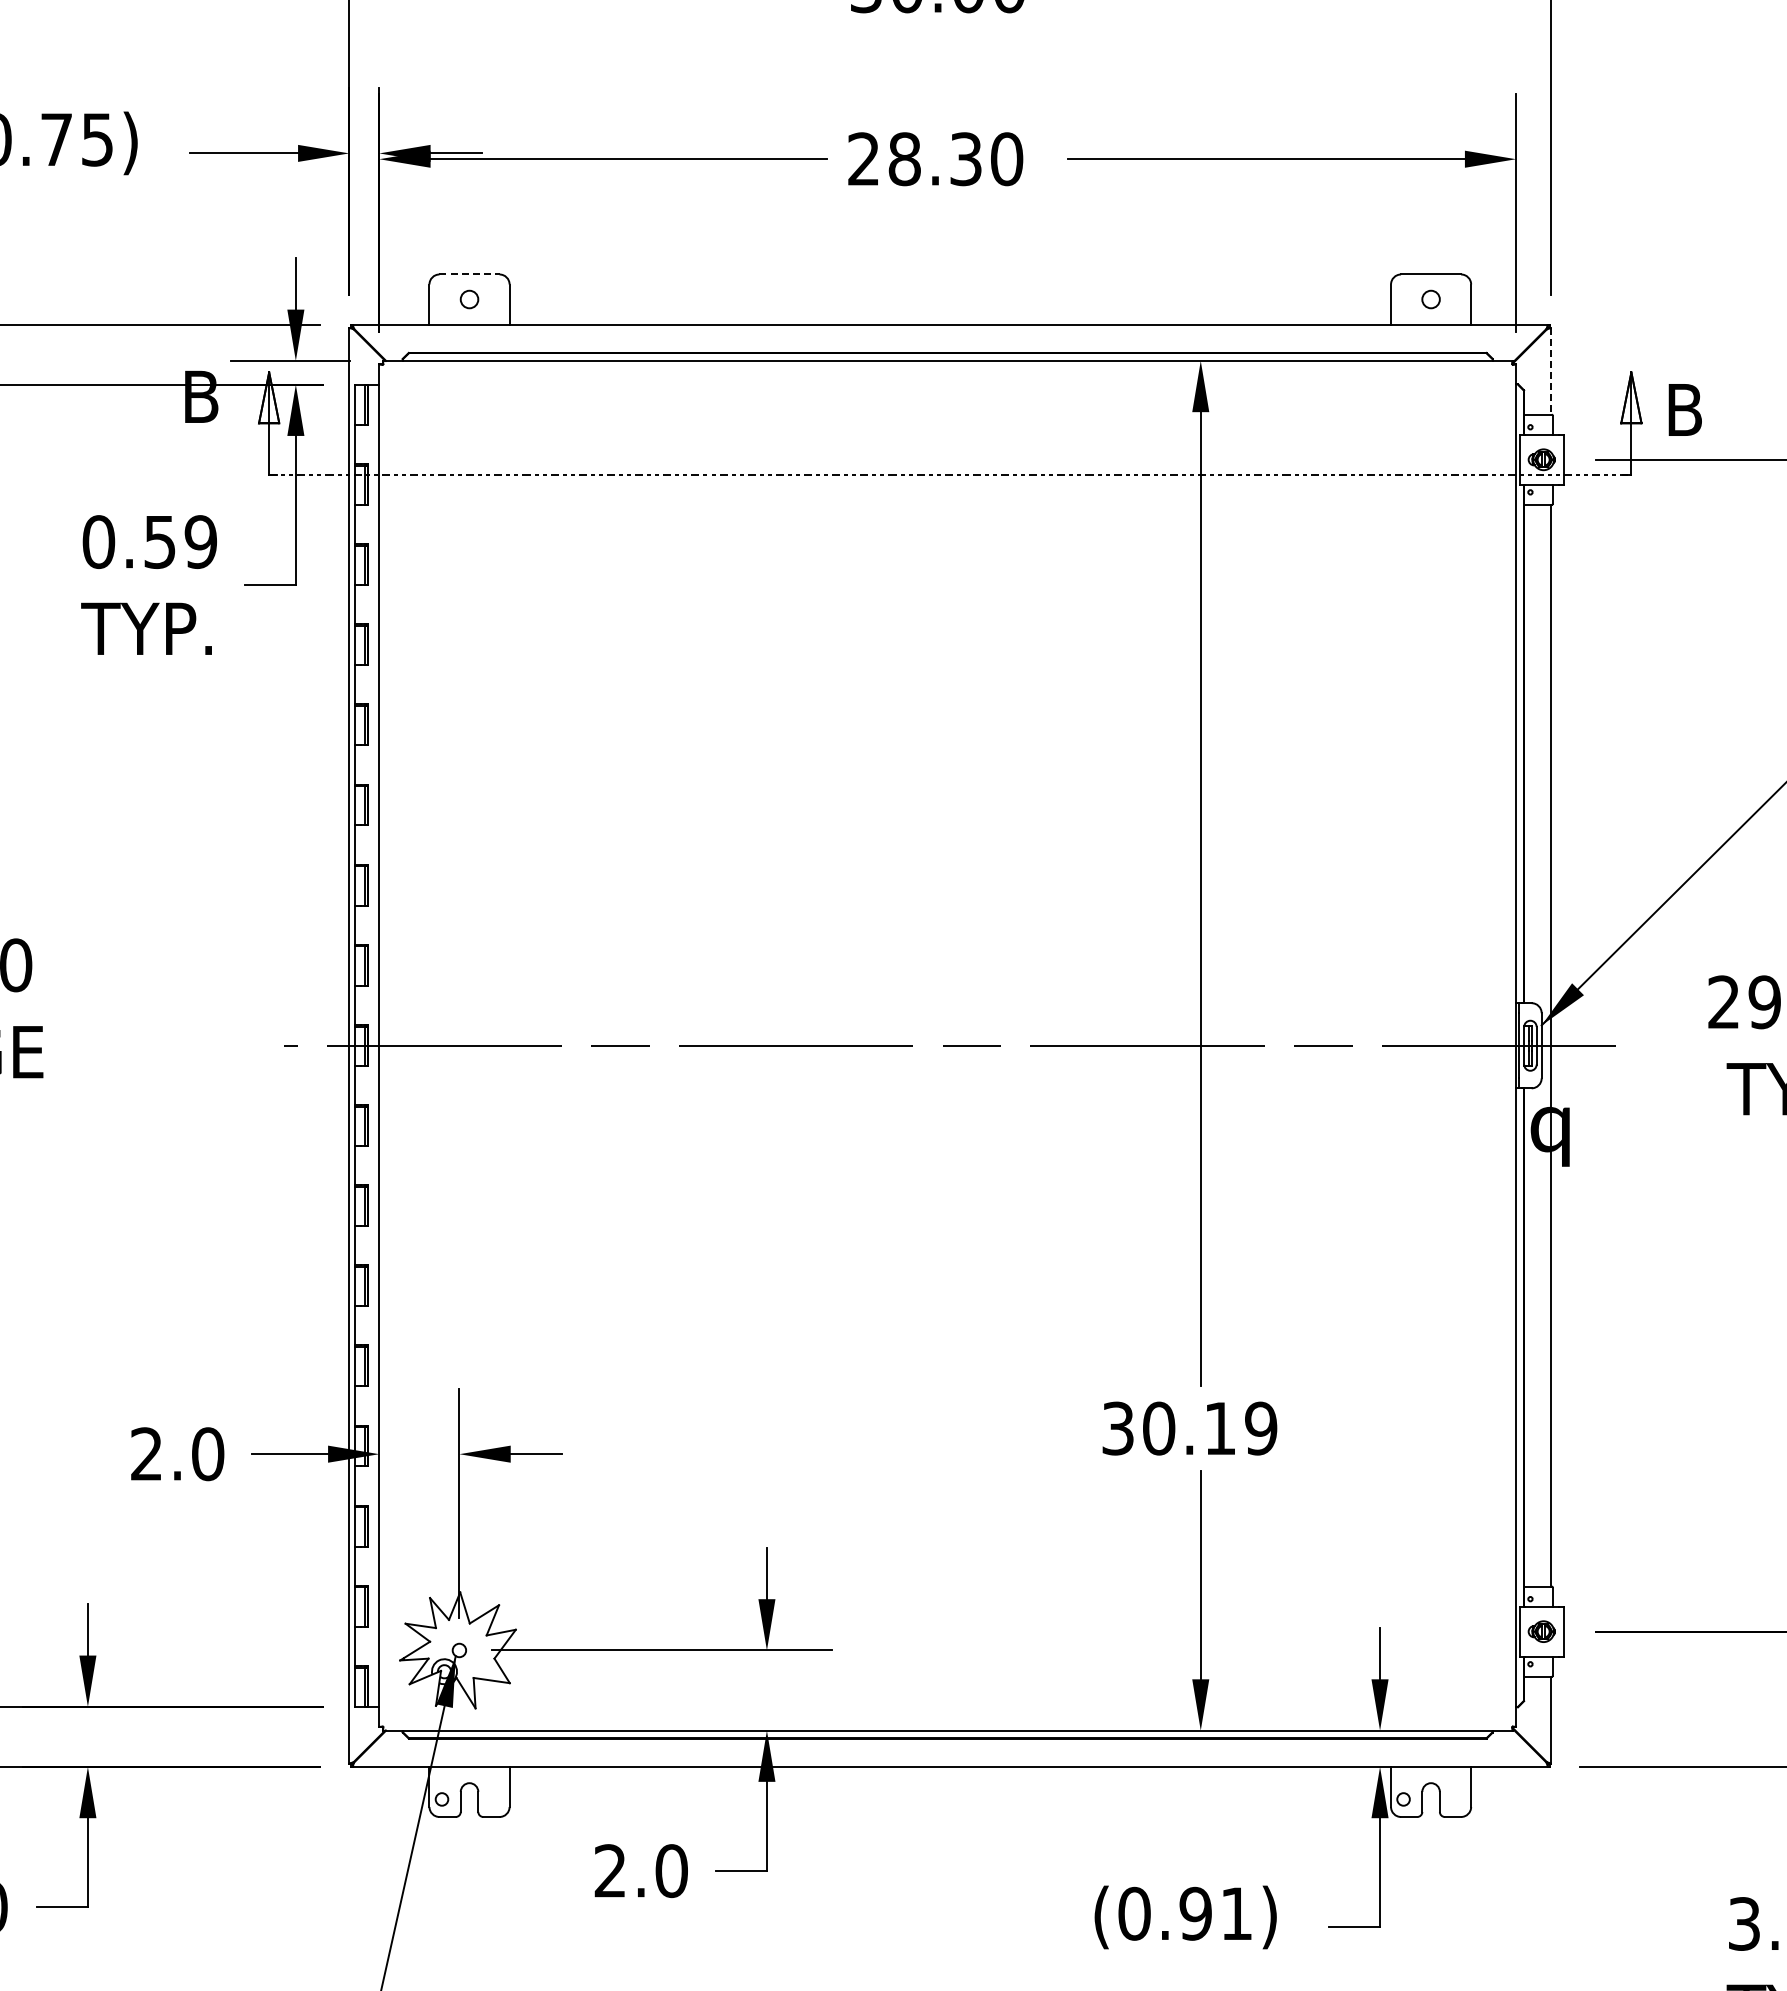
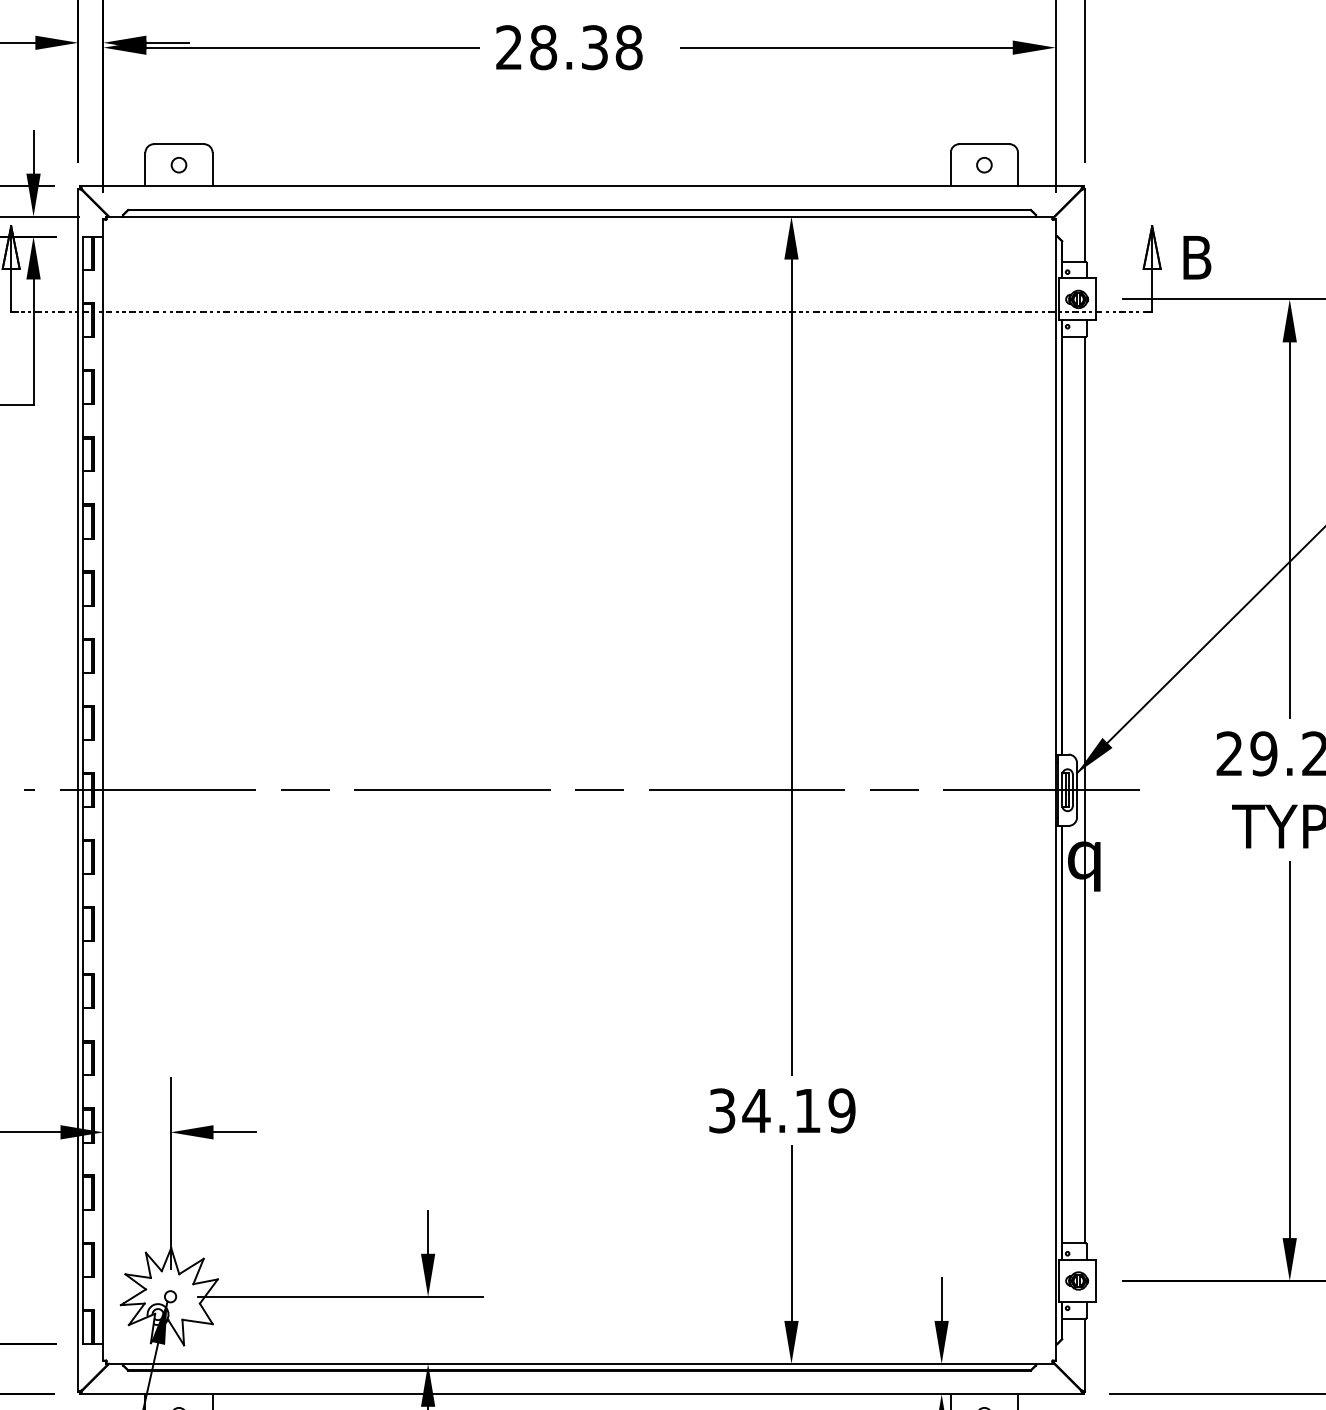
text: (1007, 158) -> (629, 47), 28.30 -> 28.38
line: (470, 274) -> (179, 144), dashed -> solid
line: (1551, 371) -> (1085, 225), dashed -> solid
text: (1158, 1428) -> (756, 1110), 30.19 -> 34.19

